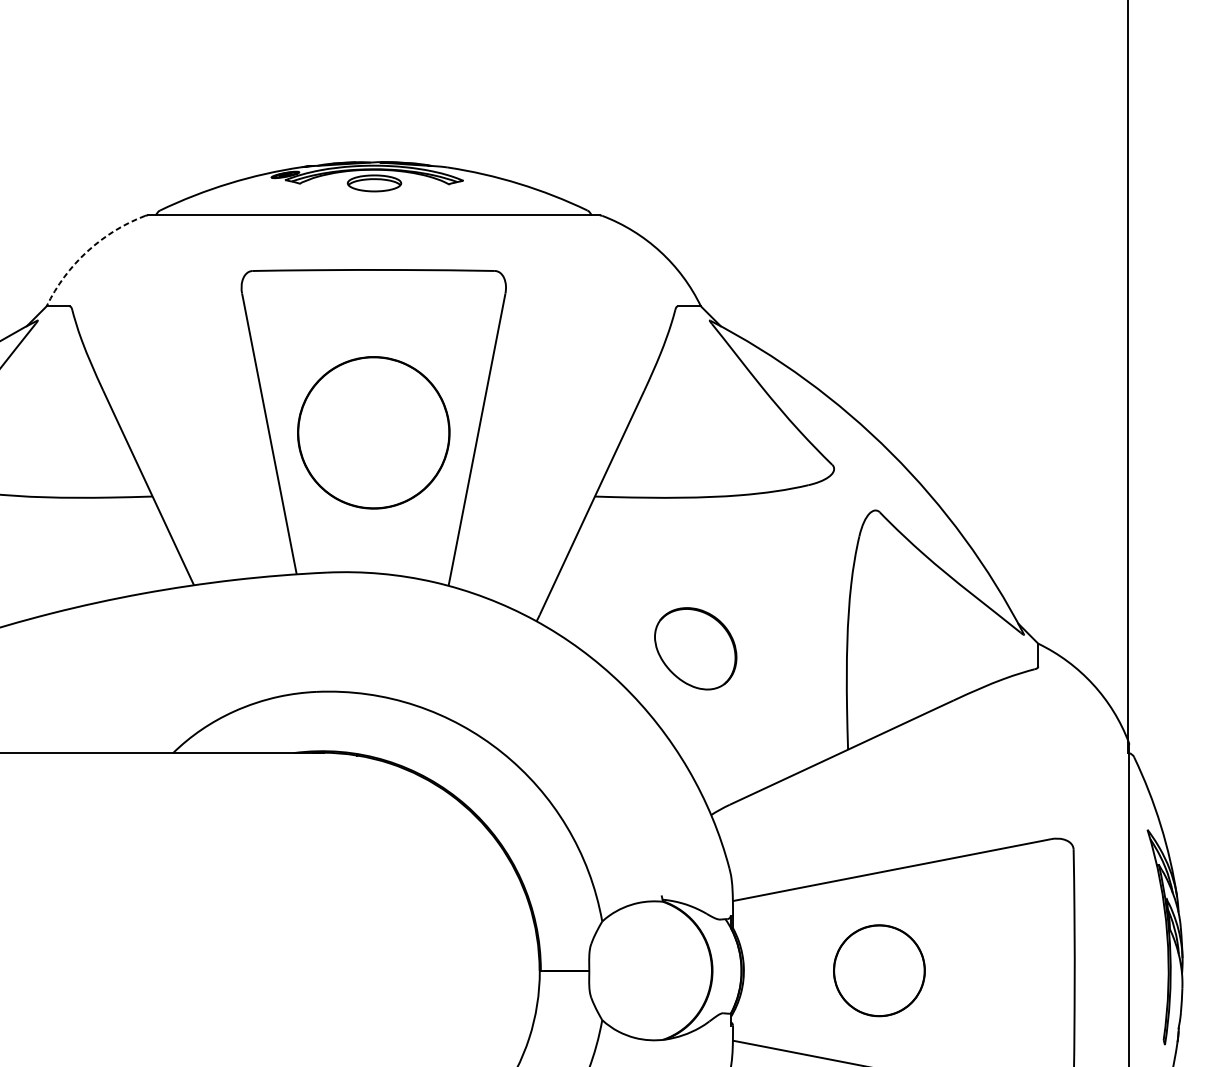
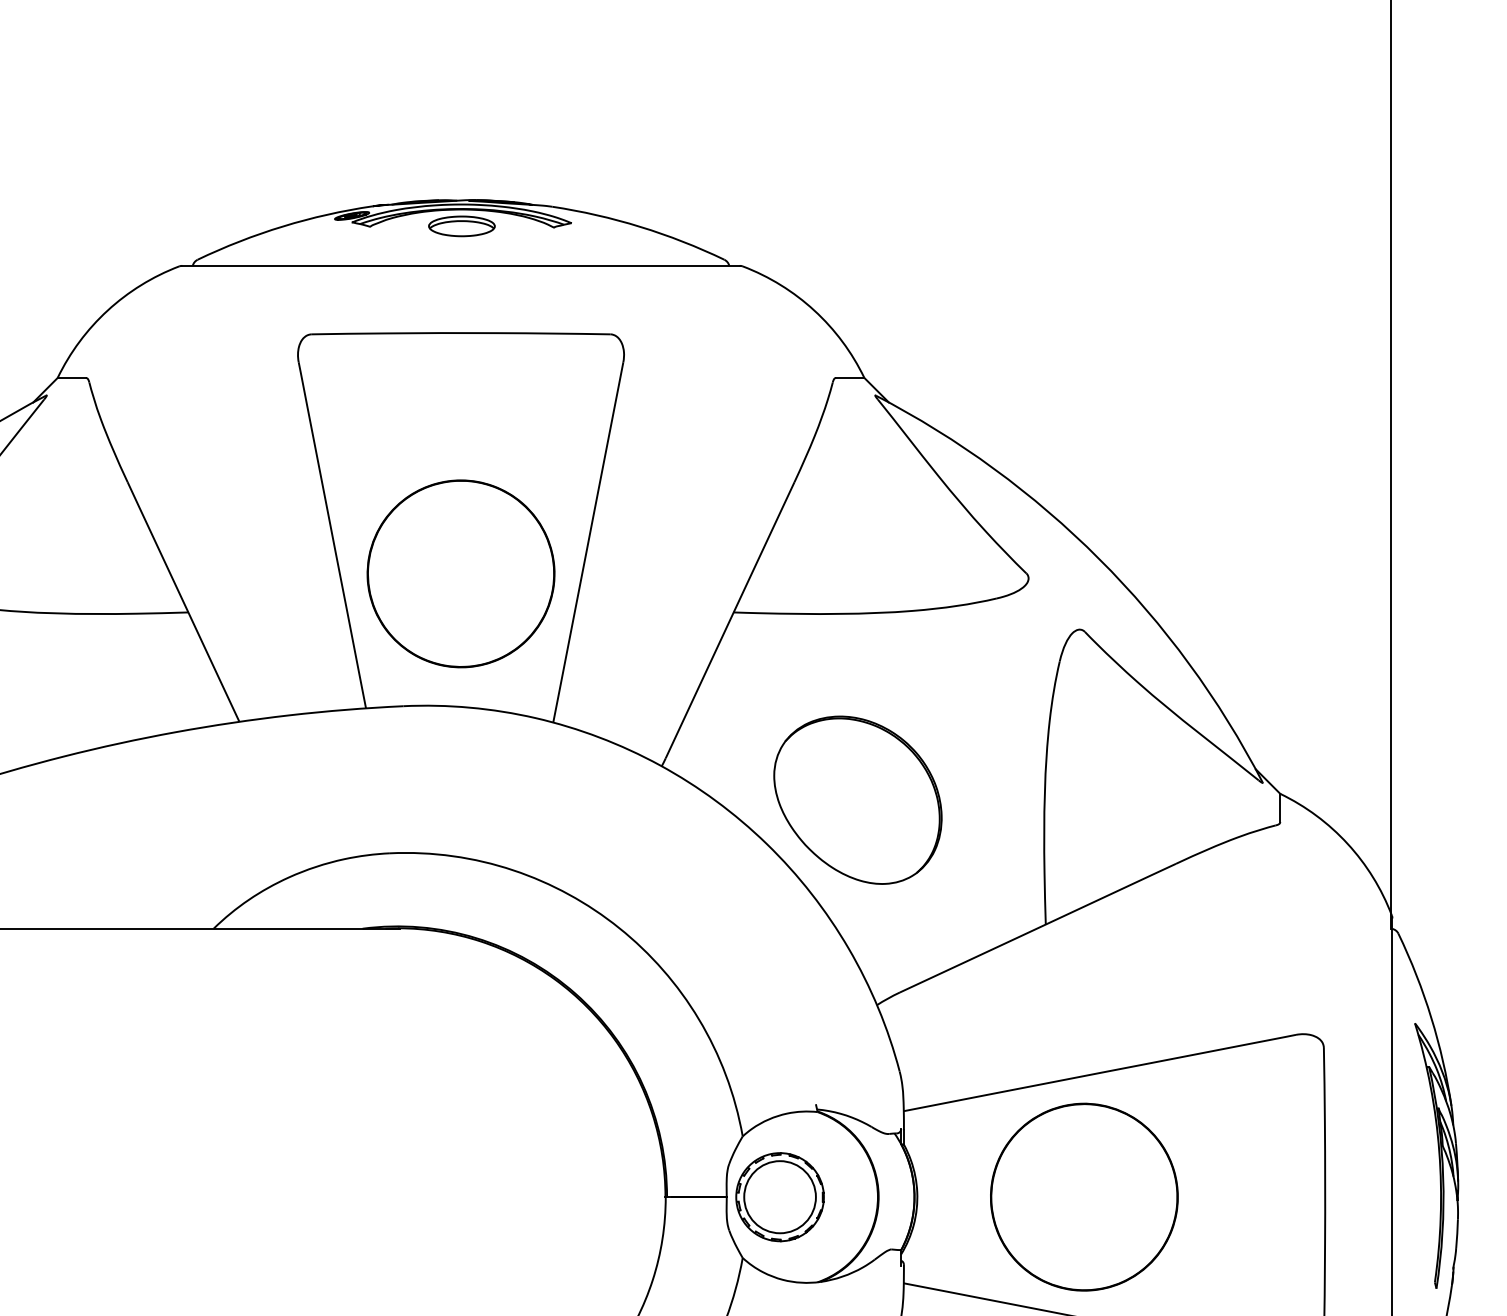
arc: (87, 251) -> (107, 310), dashed -> solid
part: (373, 432) -> (460, 573), moved
part: (695, 648) -> (857, 799), size x1.67
part: (879, 970) -> (1084, 1196), size x1.67
part: (632, 971) -> (779, 1197), added

